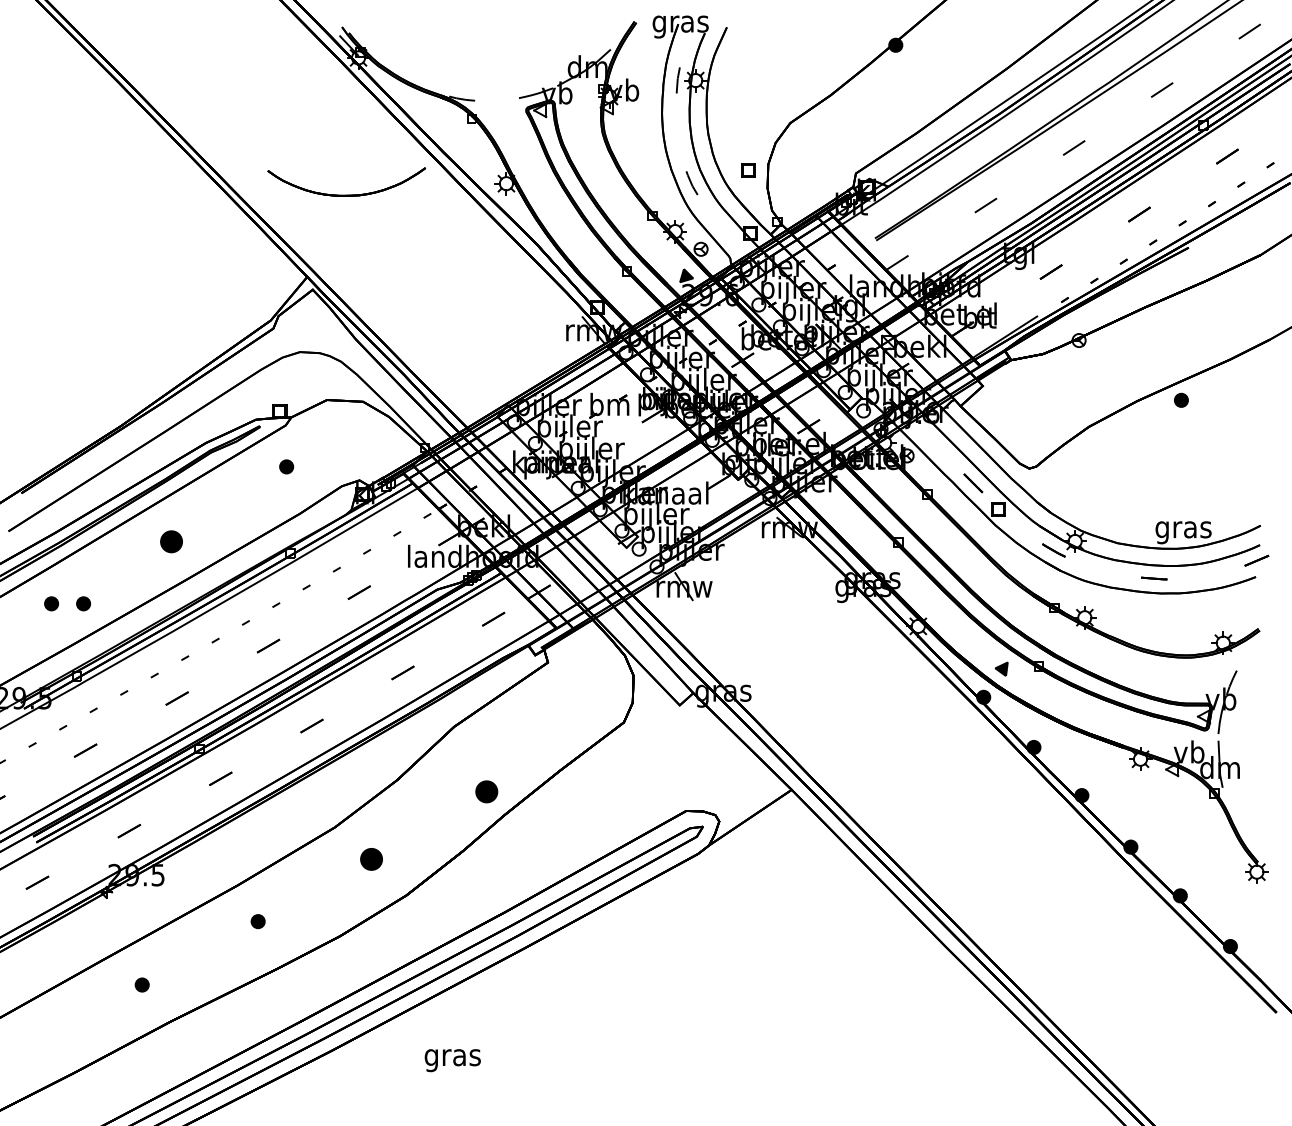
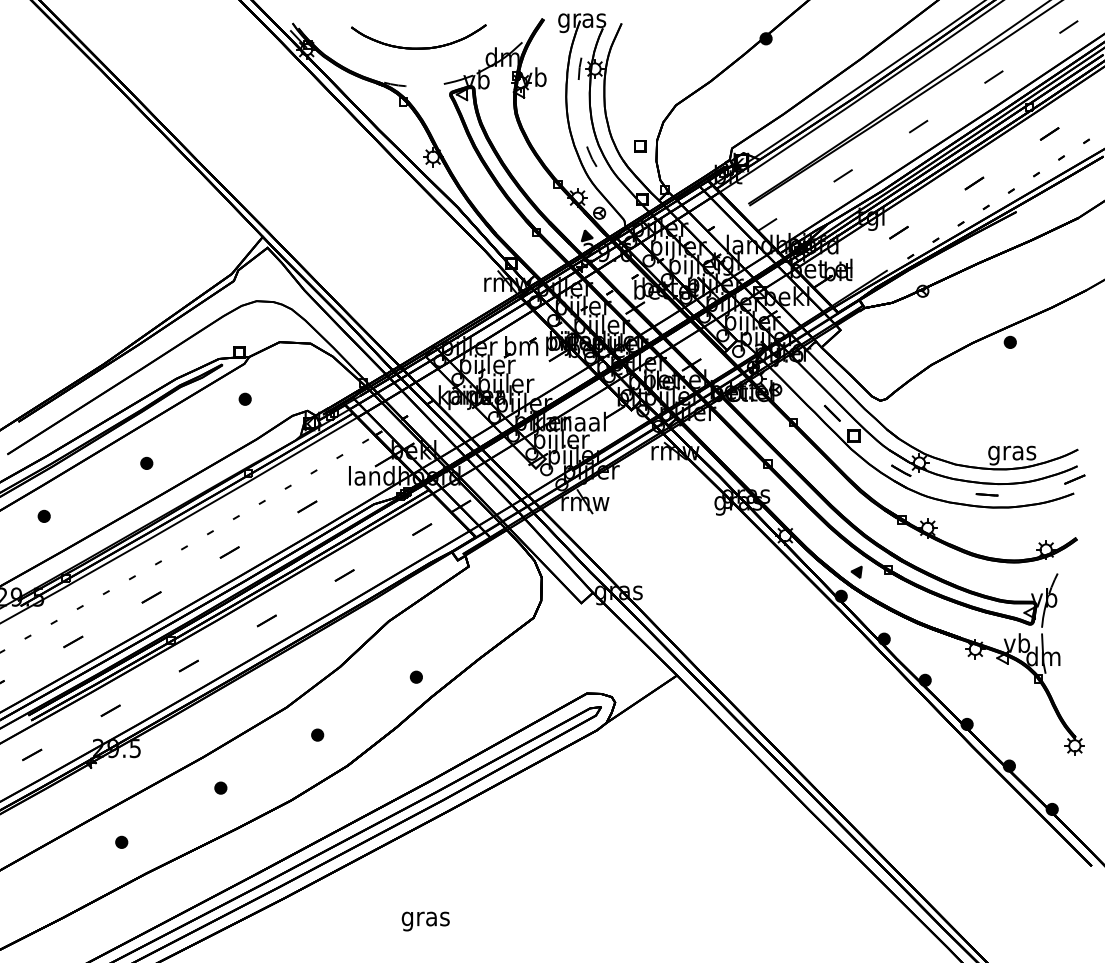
part: (346, 194) -> (418, 47), moved
part: (171, 541) -> (146, 463), size x0.62
part: (83, 603) -> (71, 516), removed
part: (486, 791) -> (416, 676), size x0.62
part: (370, 859) -> (316, 735), size x0.62
text: (452, 1060) -> (425, 921), moved

